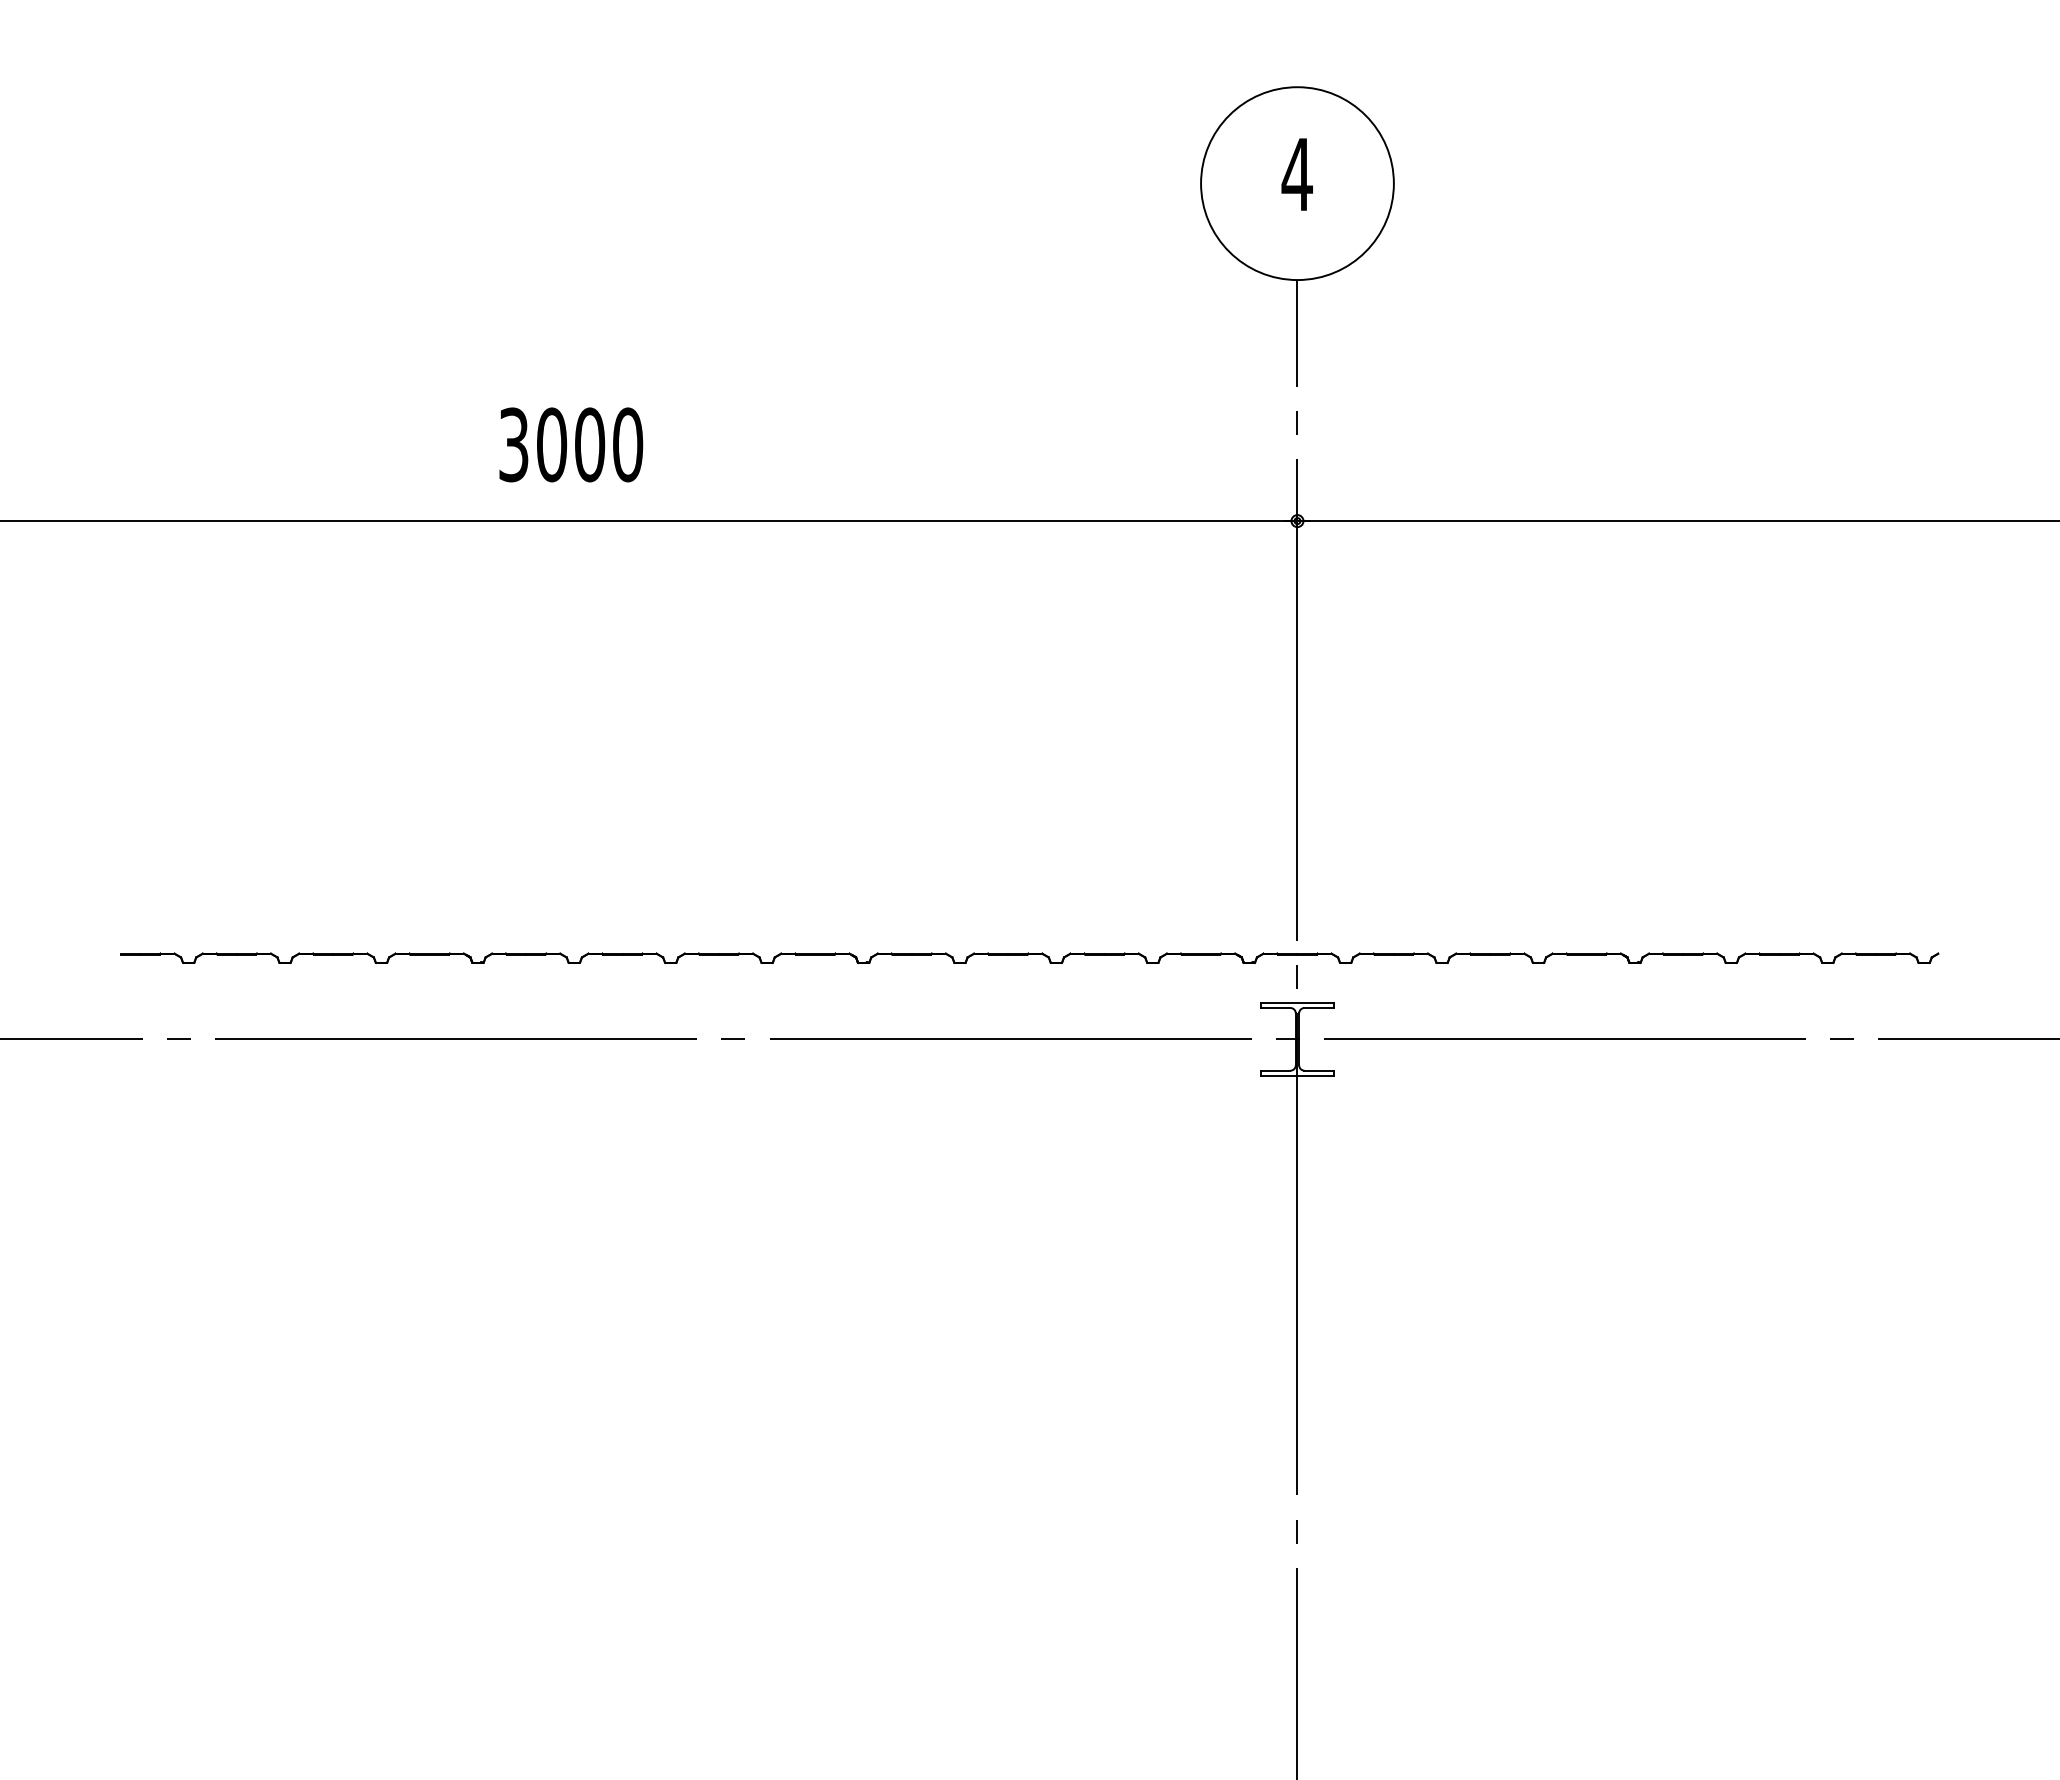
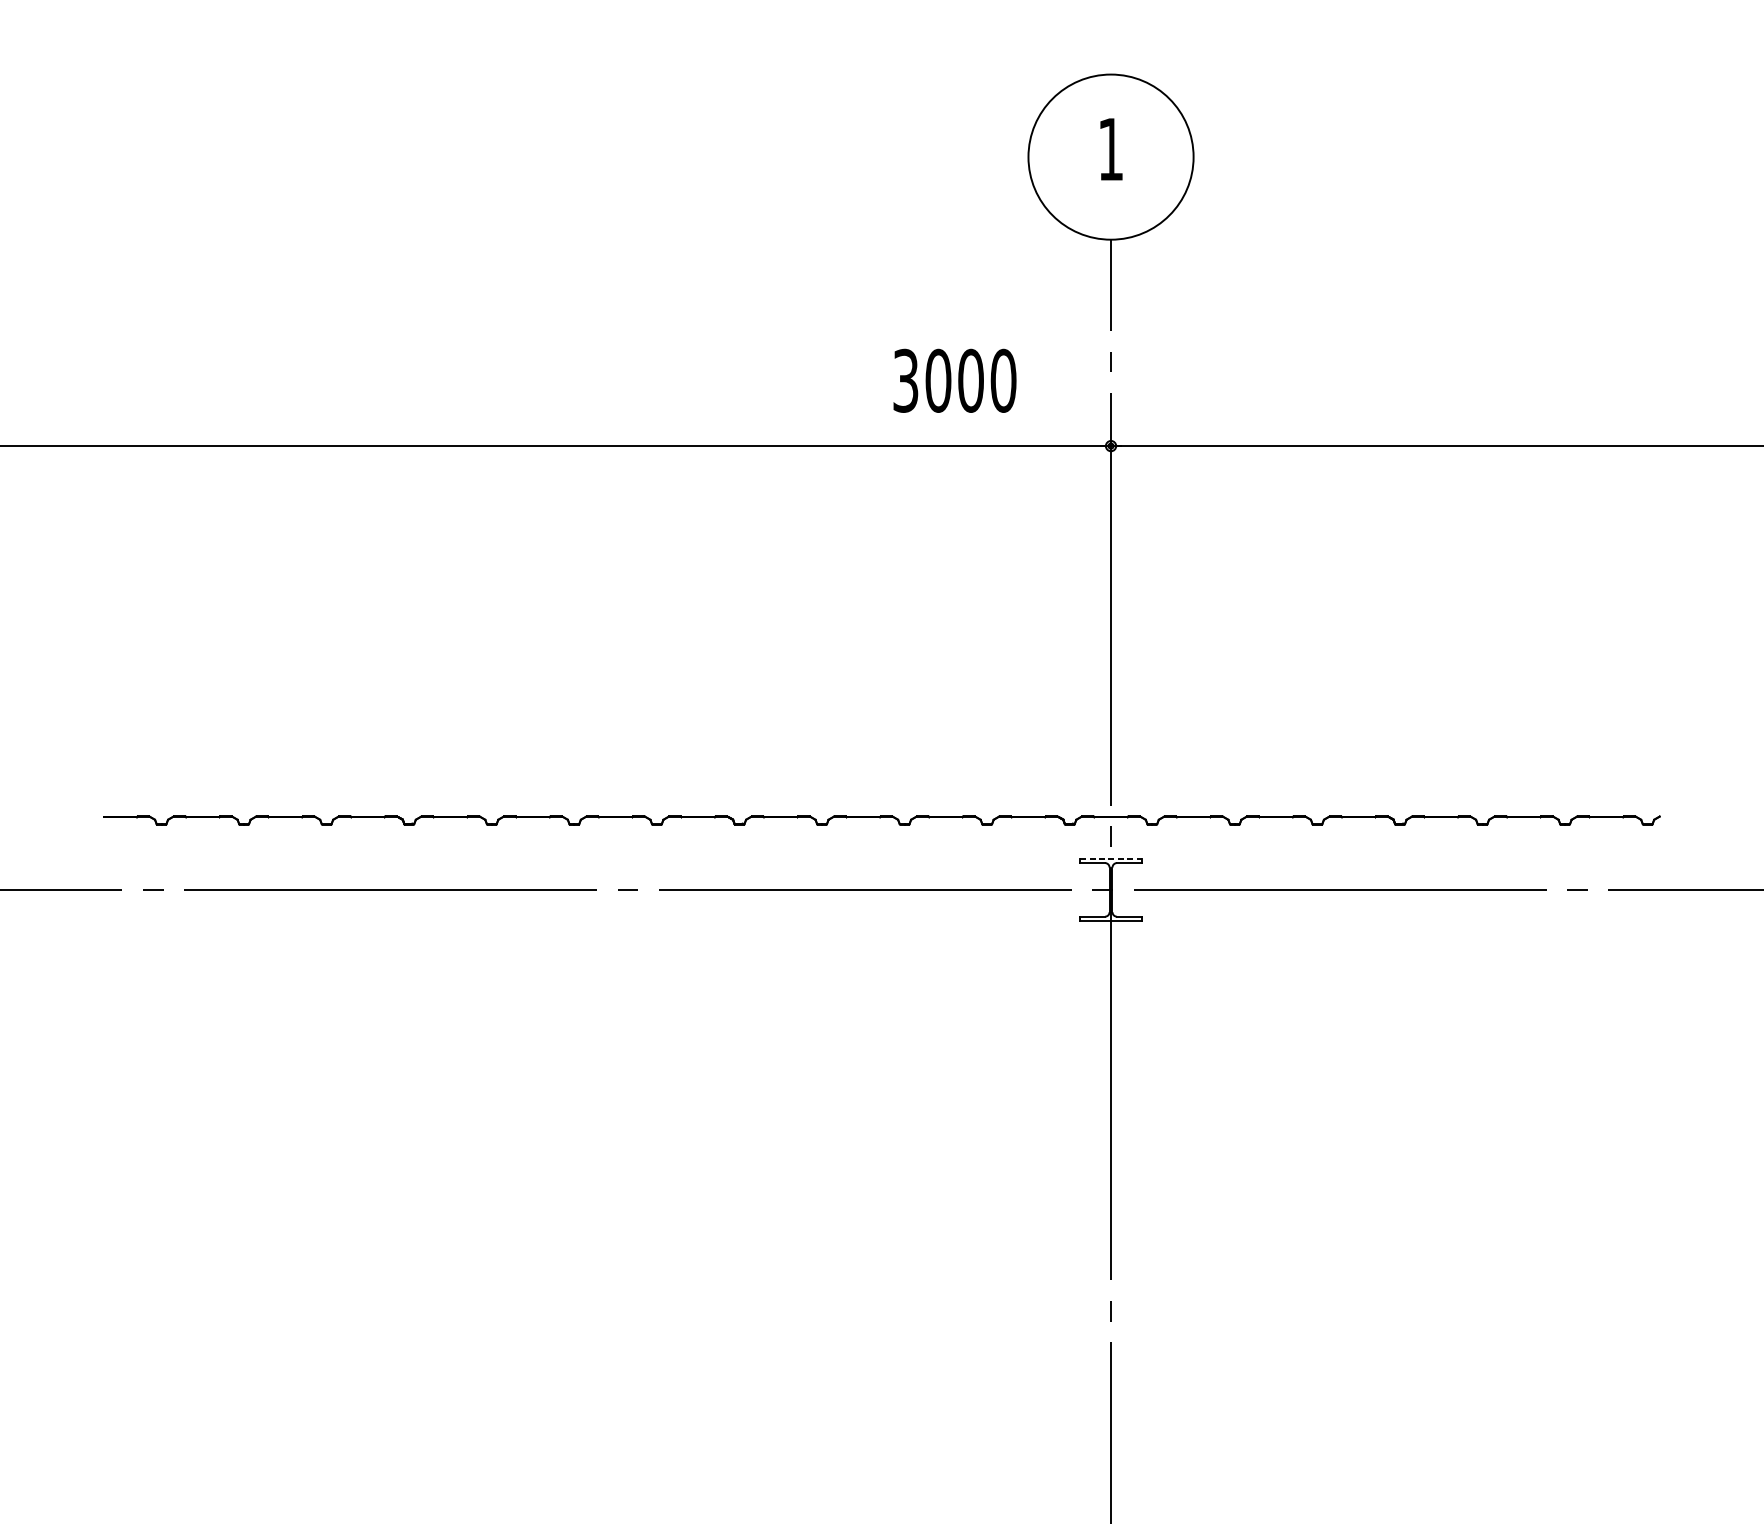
text: (1296, 174) -> (1110, 149), 4 -> 1
text: (571, 444) -> (955, 380), moved
line: (1297, 1003) -> (1111, 859), solid -> dashed

